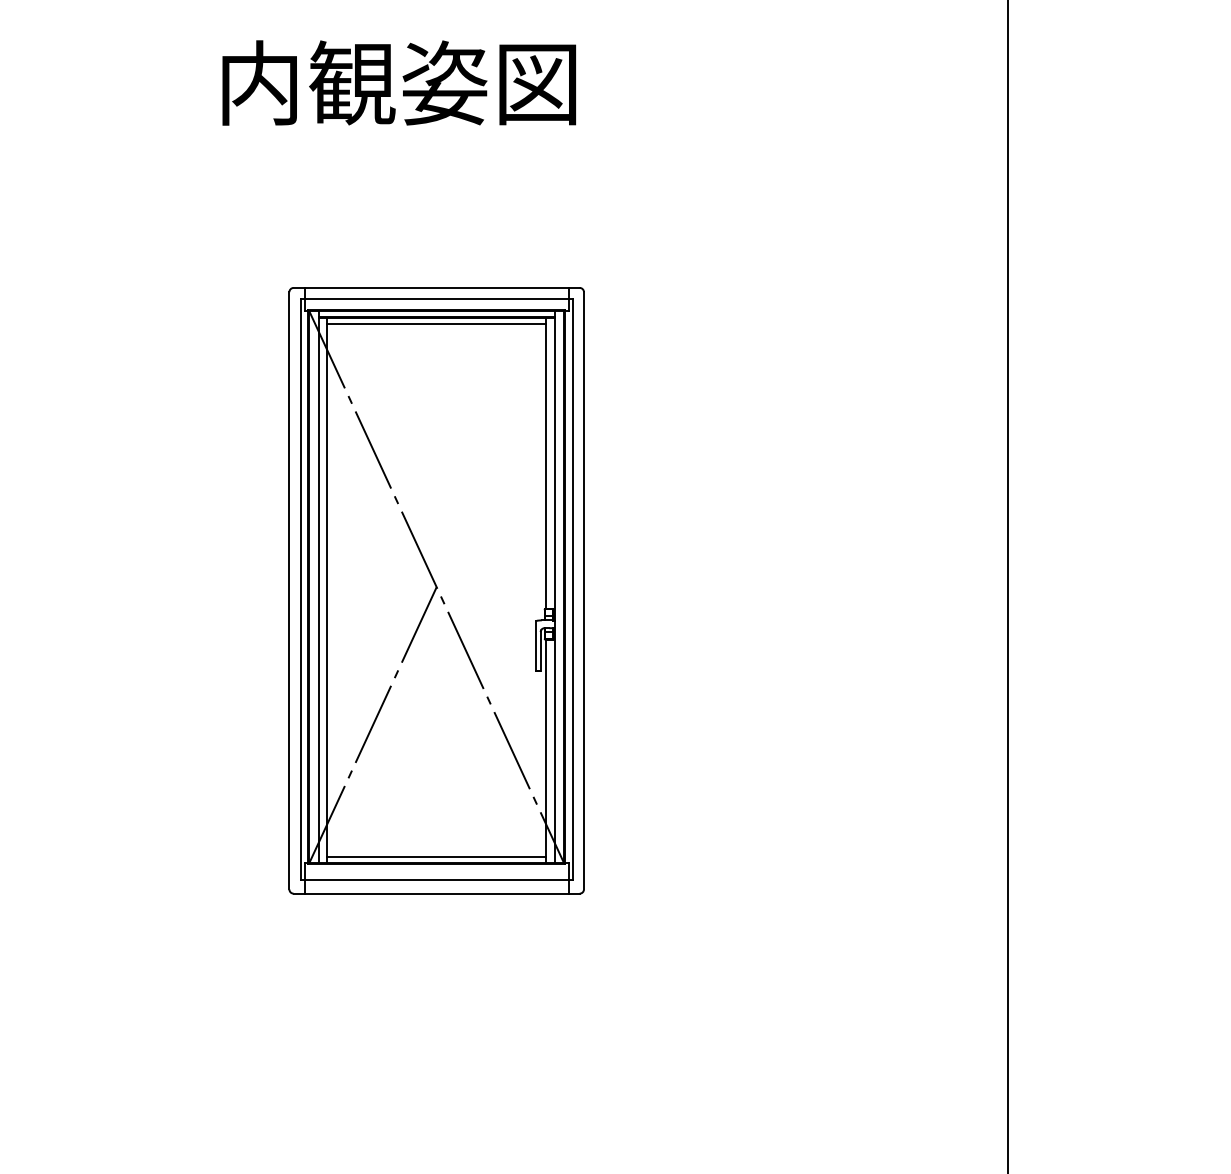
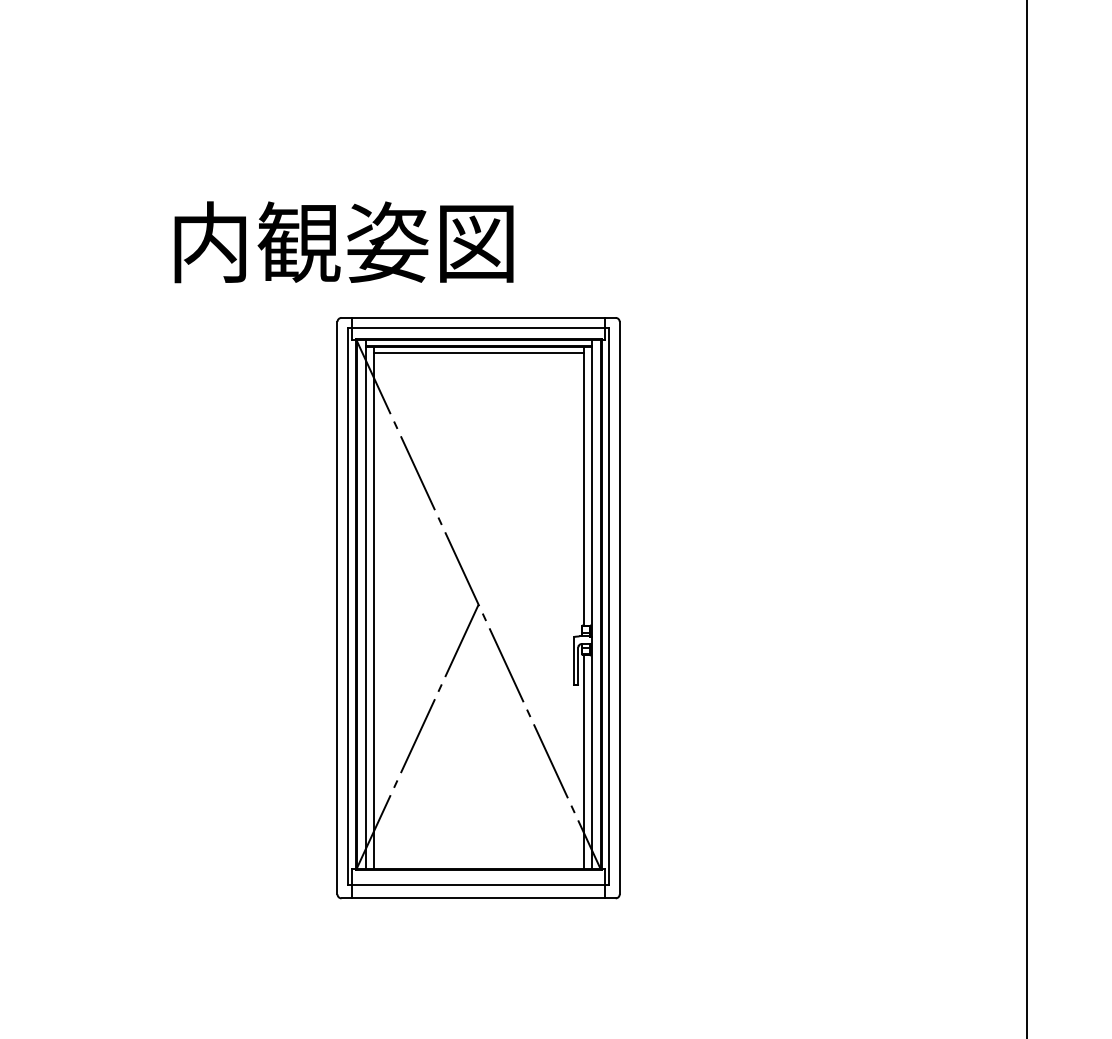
text: (398, 82) -> (343, 241), moved
line: (436, 857) -> (478, 863), removed

